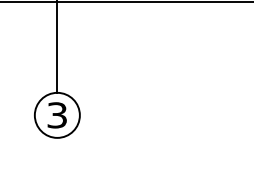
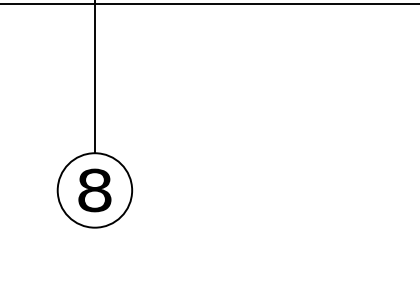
text: (57, 115) -> (95, 190), 3 -> 8

